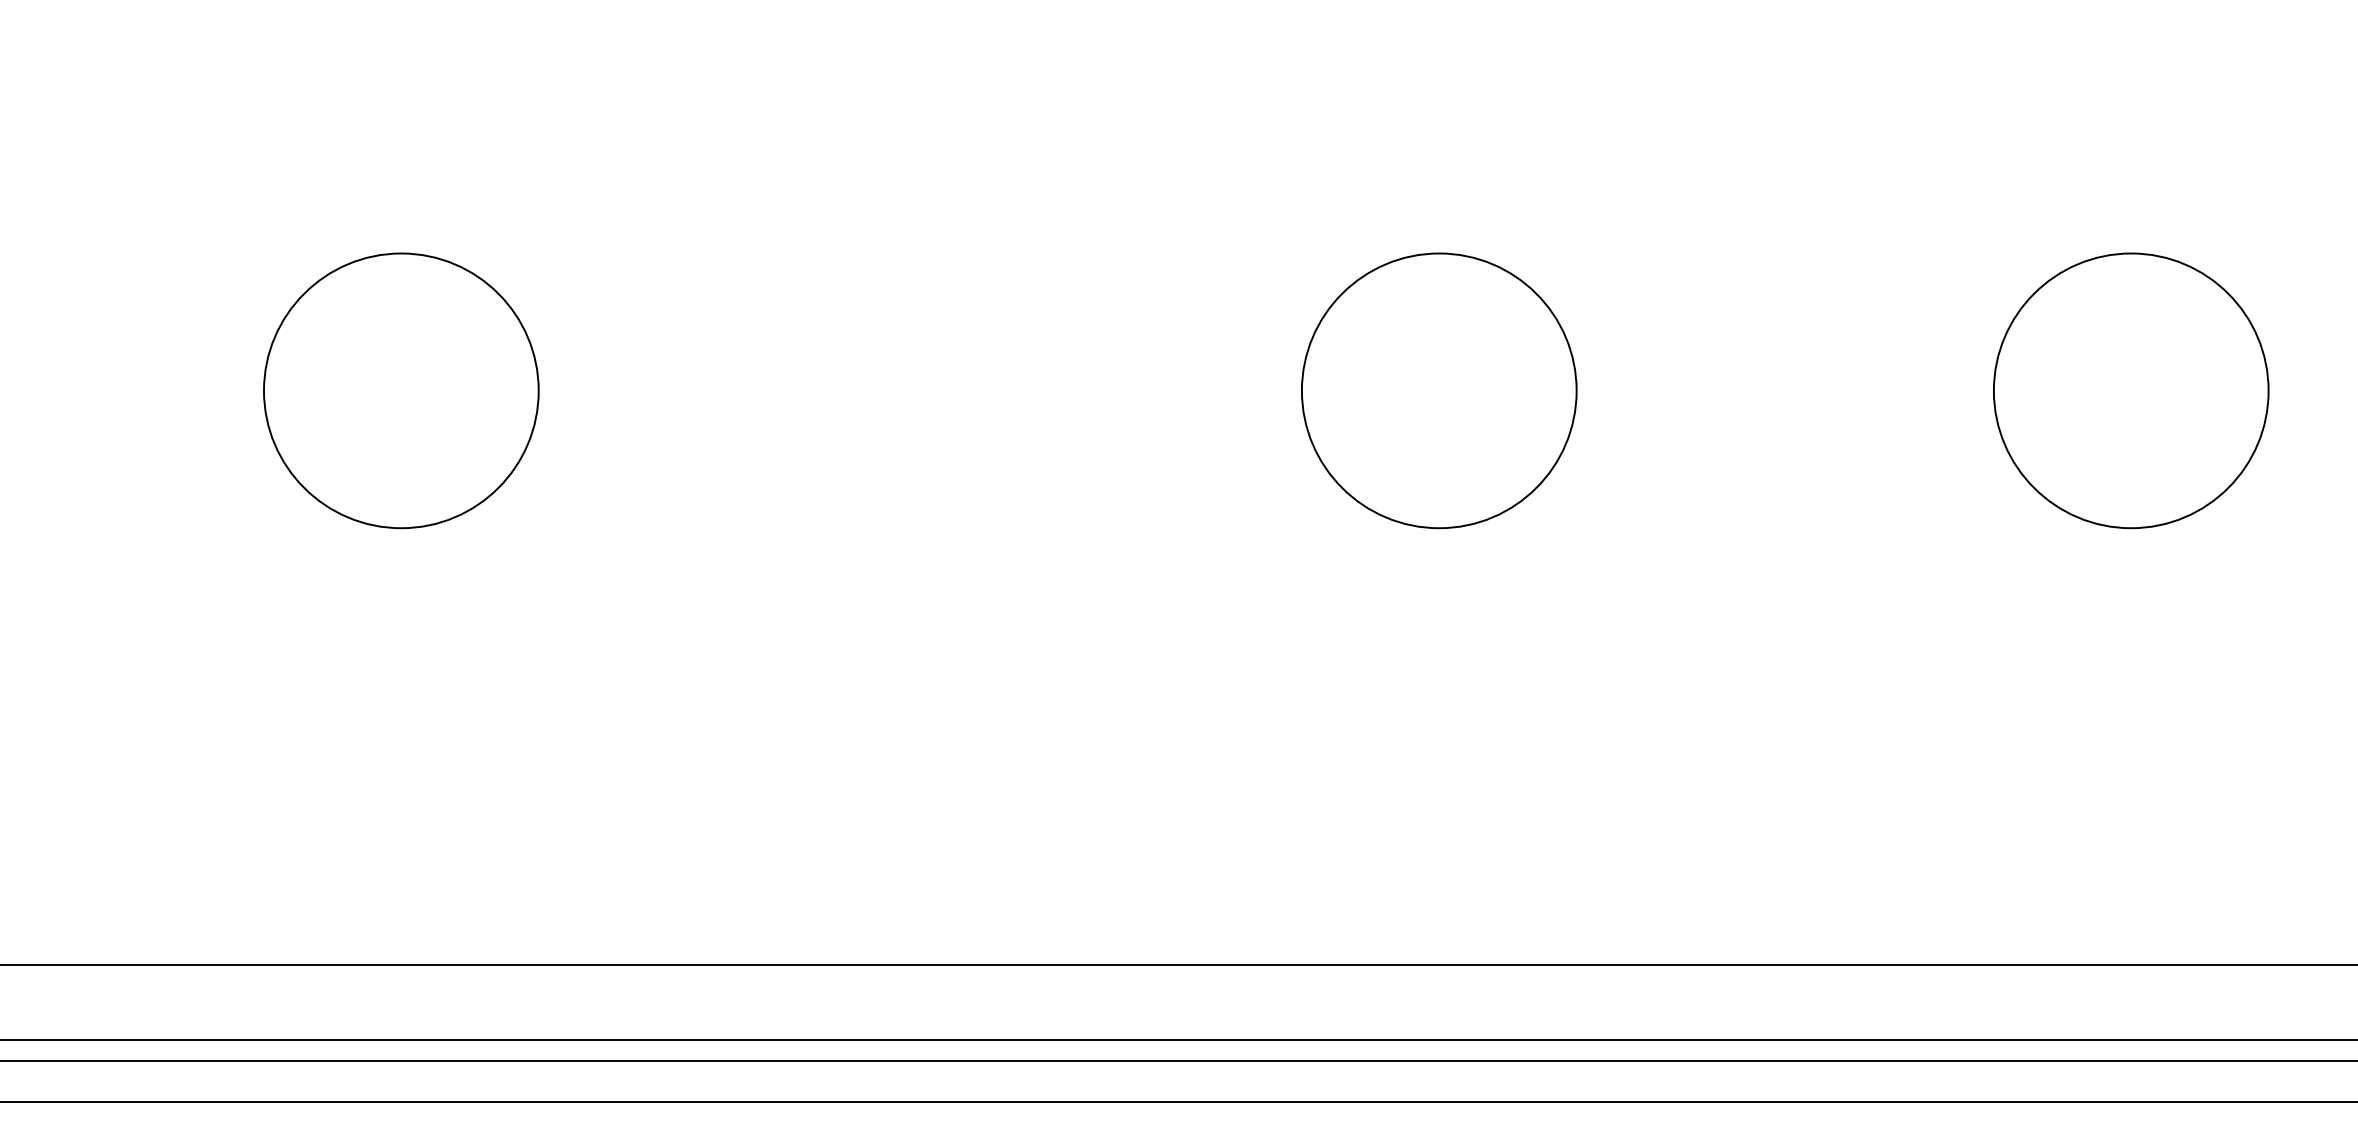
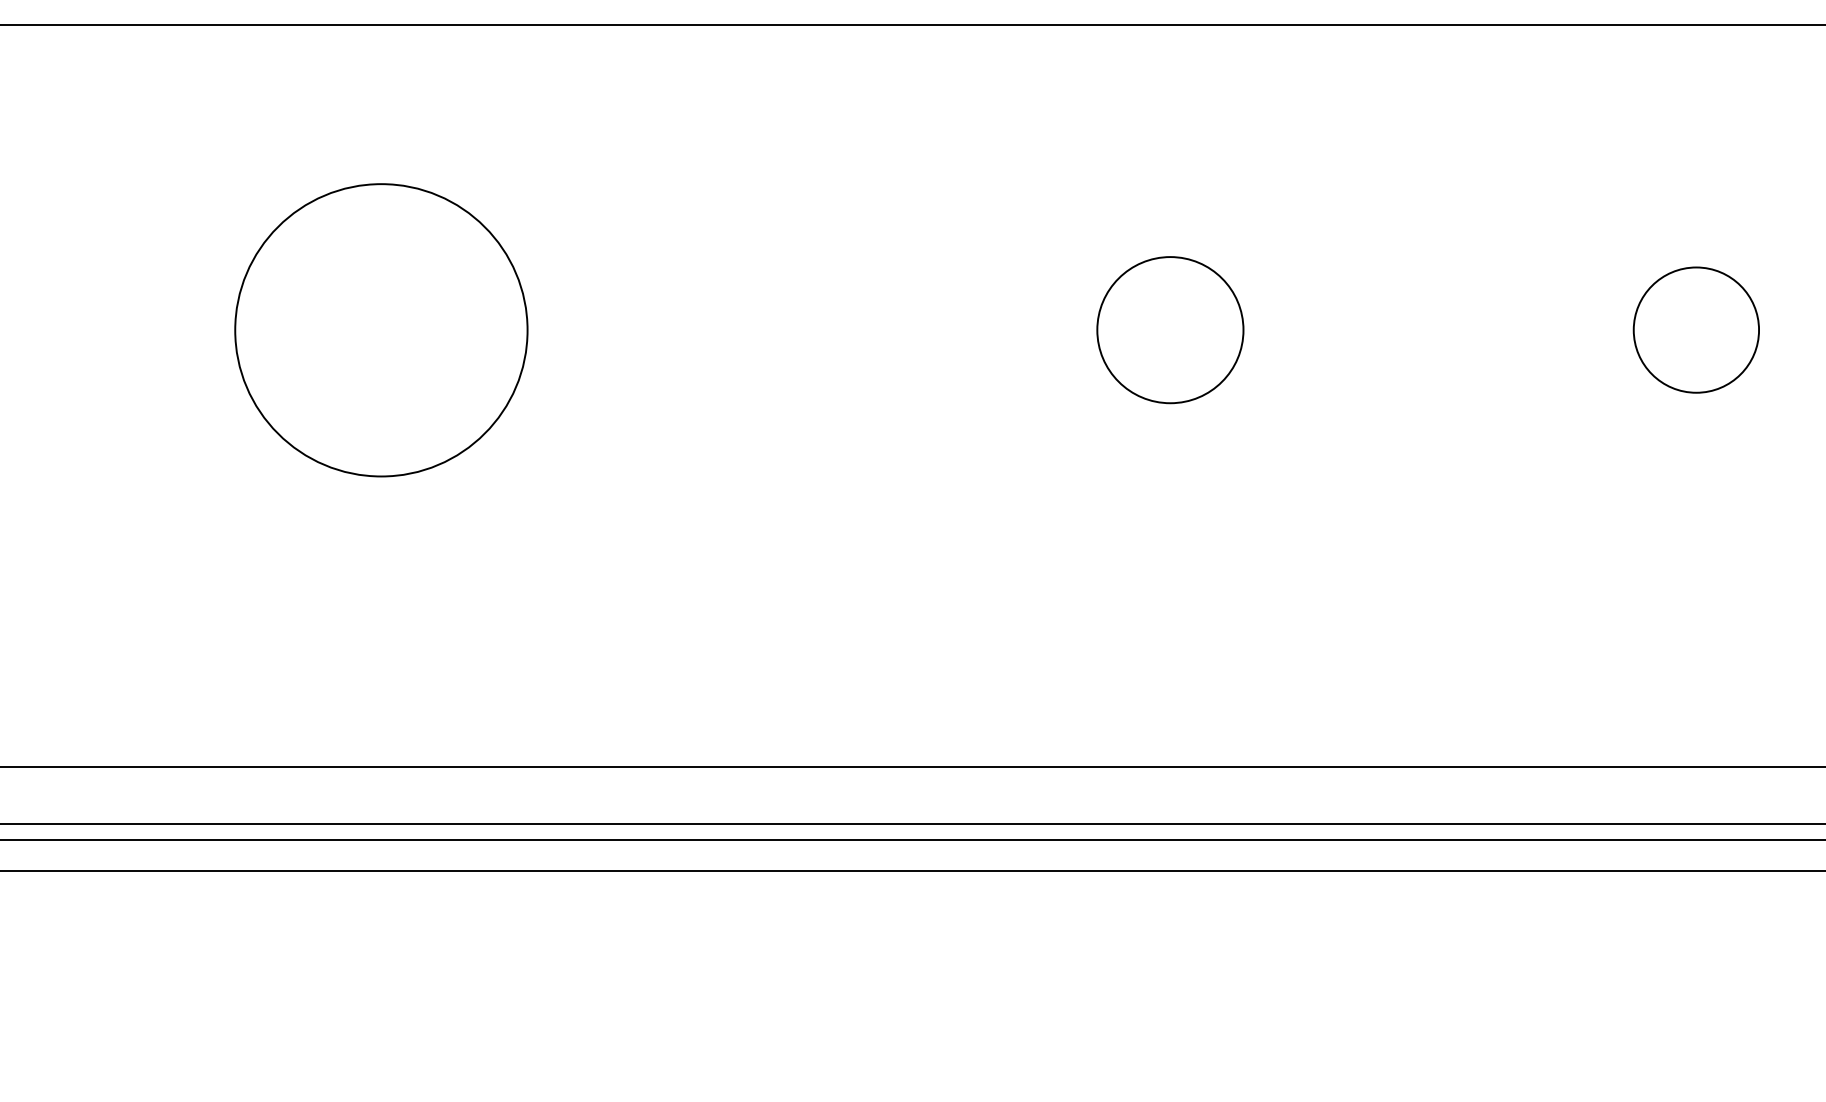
circle: (401, 389) -> (381, 329), size x1.4
circle: (1439, 389) -> (1170, 329), size x0.7
circle: (2131, 389) -> (1696, 329), size x0.6

